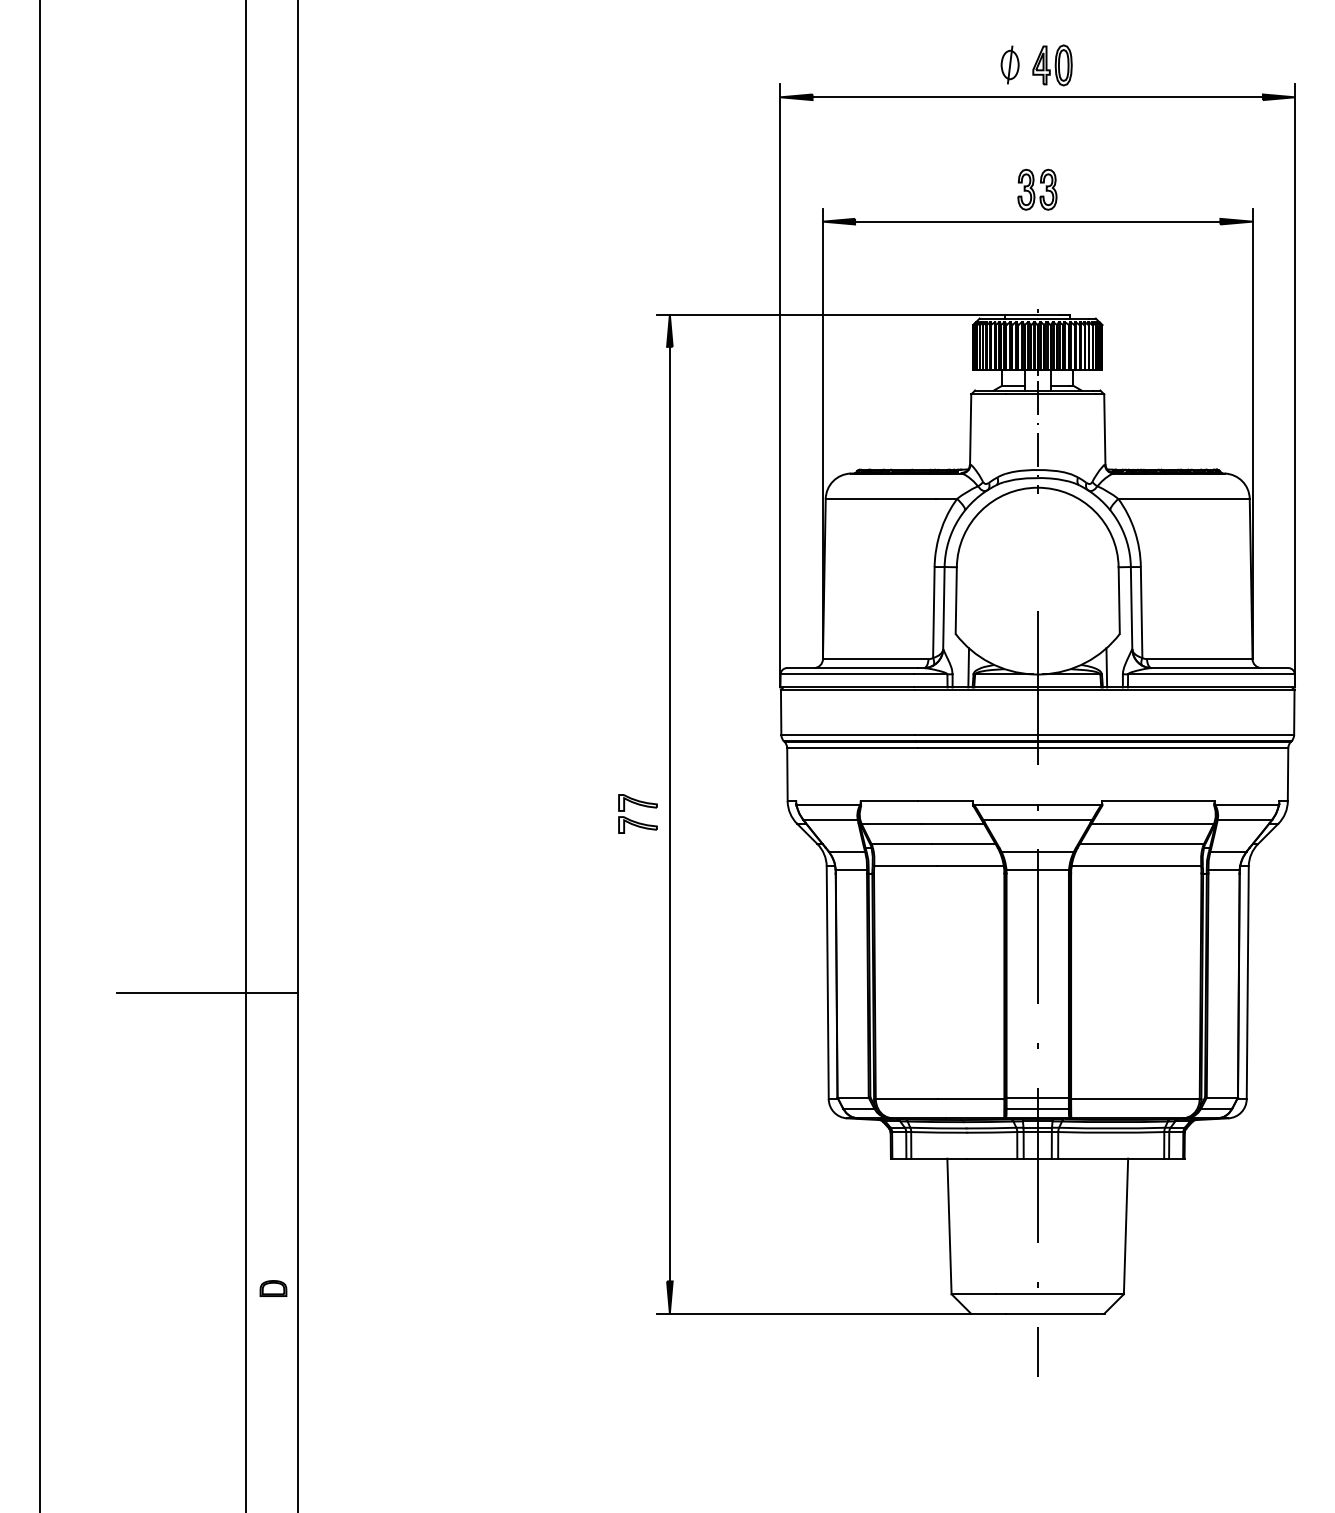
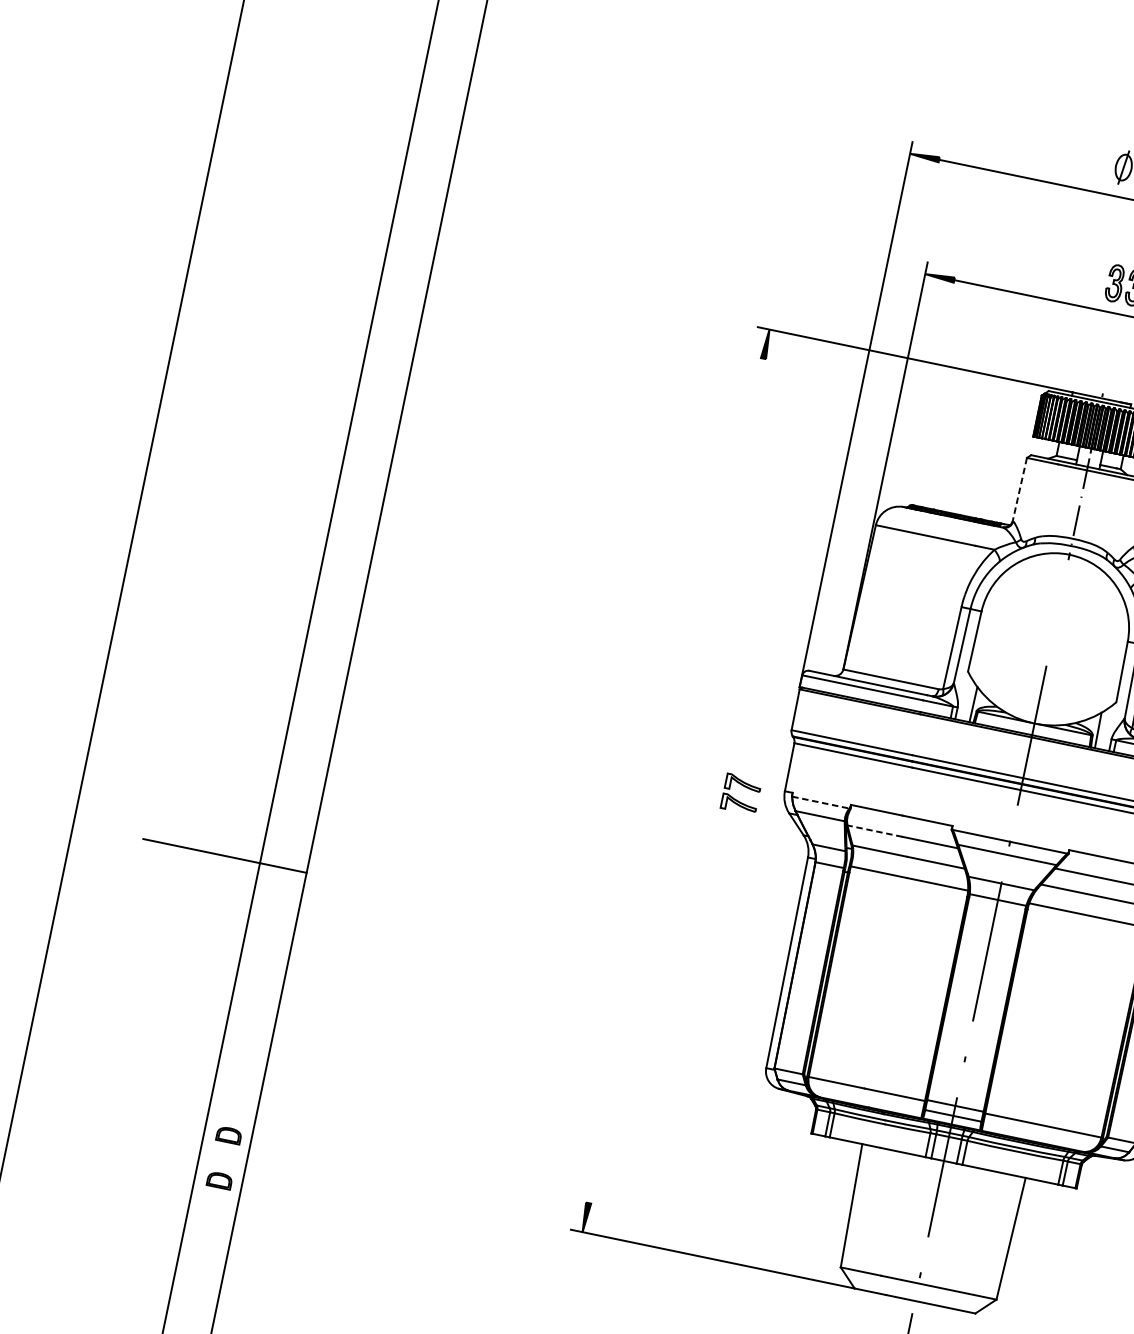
line: (970, 429) -> (1019, 489), solid -> dashed
line: (828, 805) -> (821, 802), solid -> dashed
line: (669, 813) -> (675, 780), removed
part: (634, 820) -> (736, 799), moved
line: (891, 823) -> (874, 830), solid -> dashed
part: (273, 1338) -> (219, 1180), added

